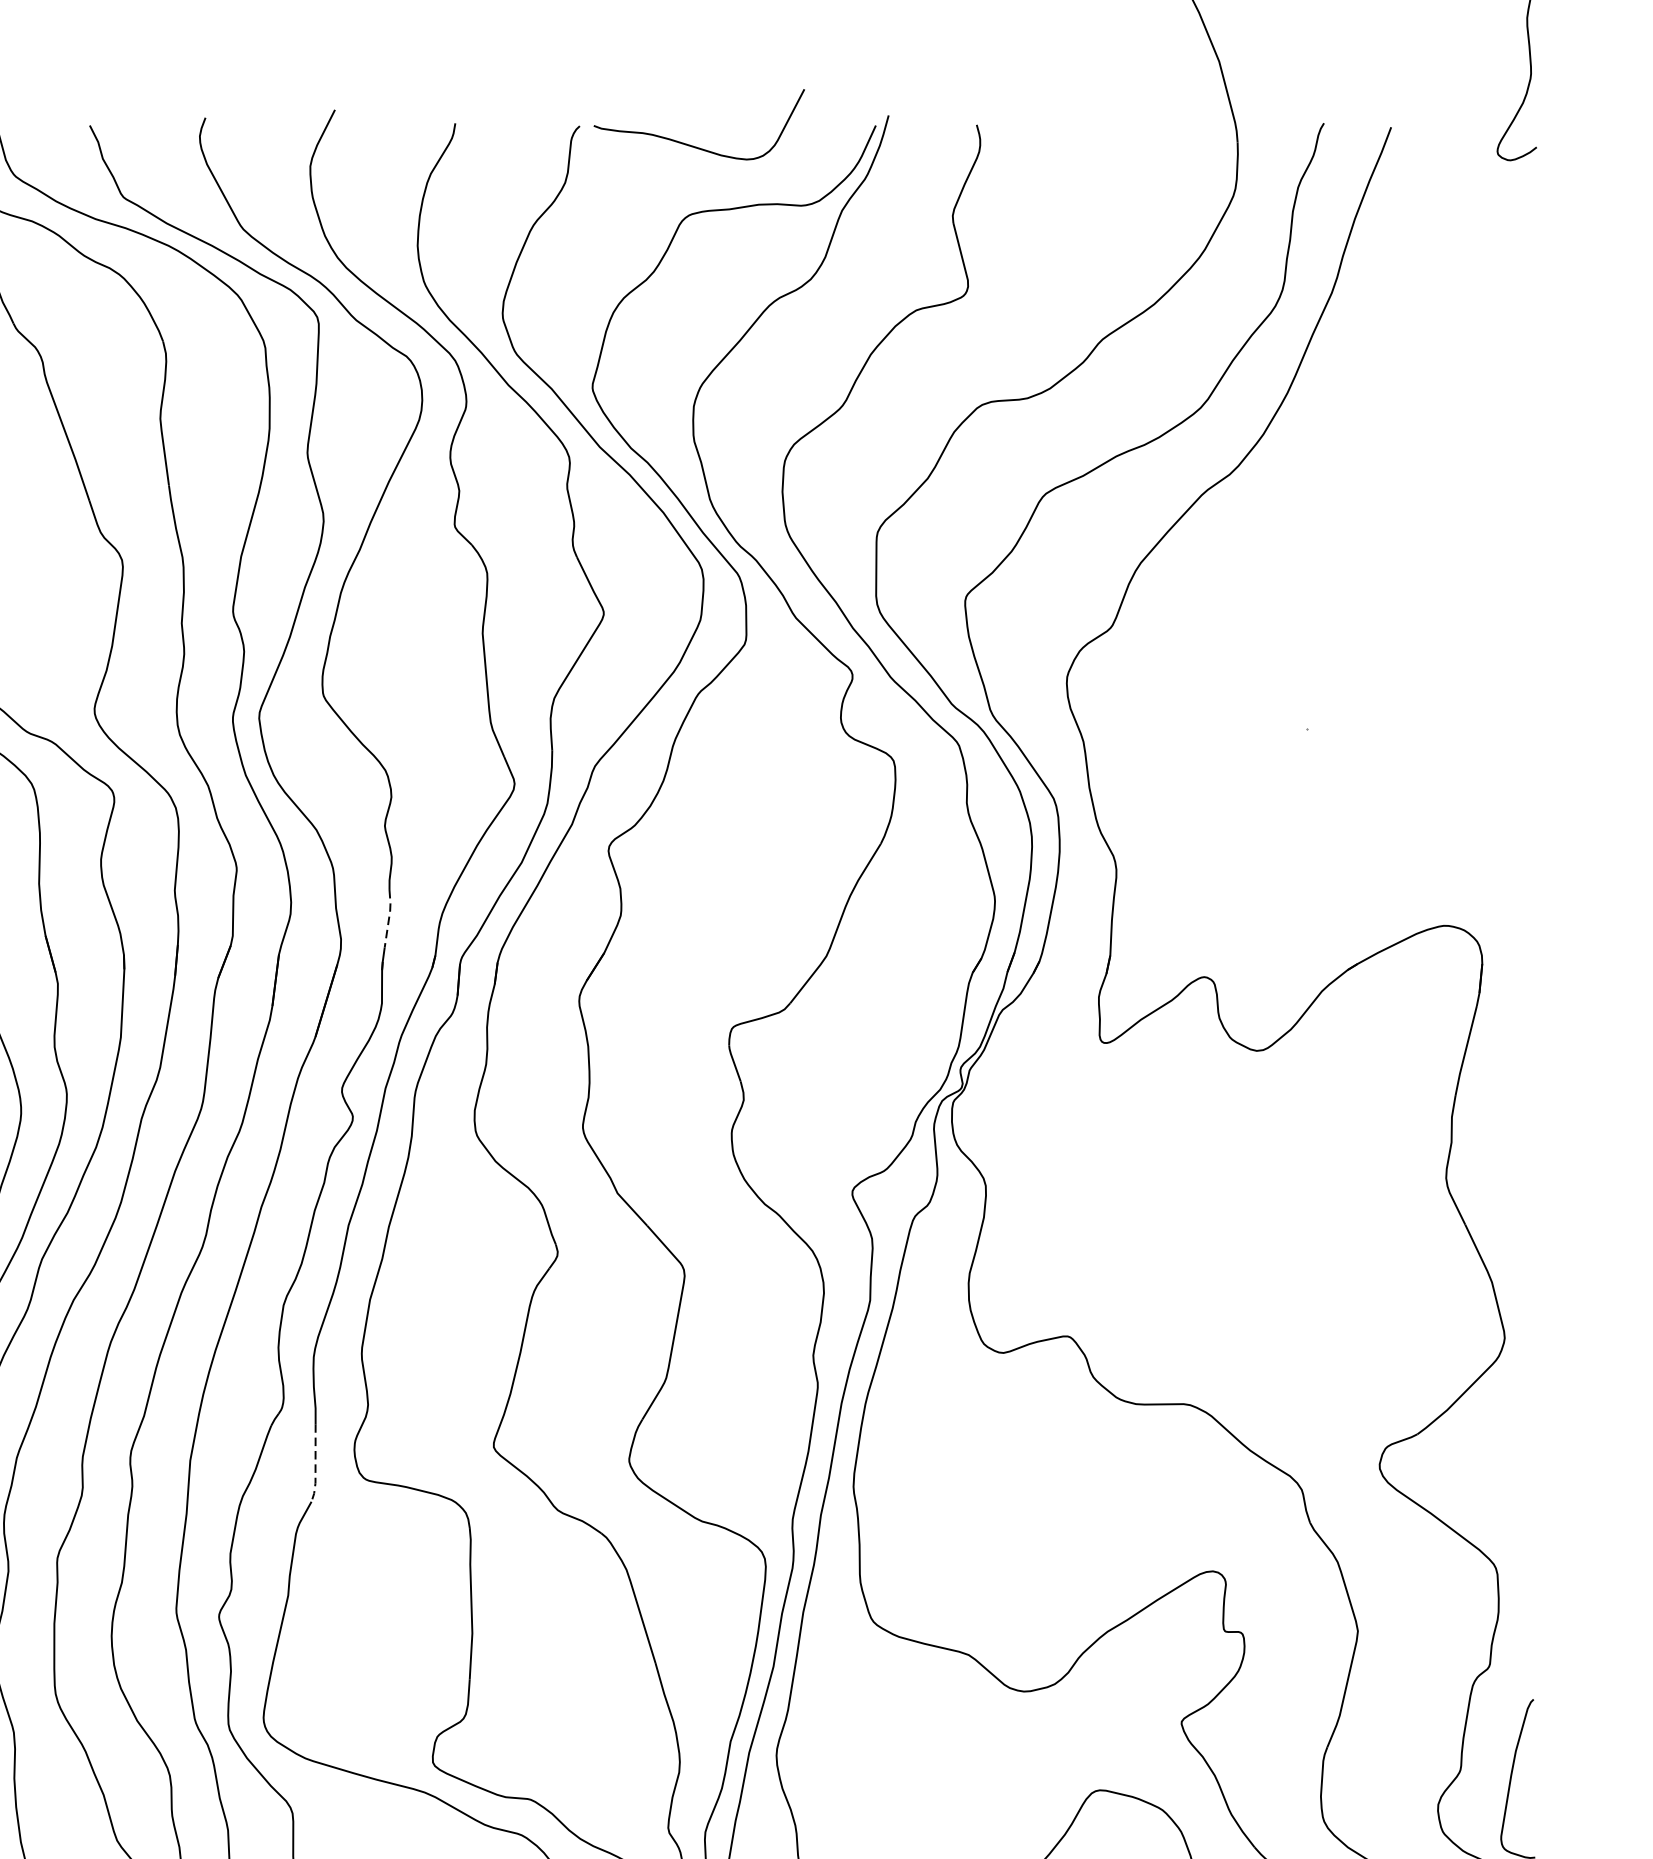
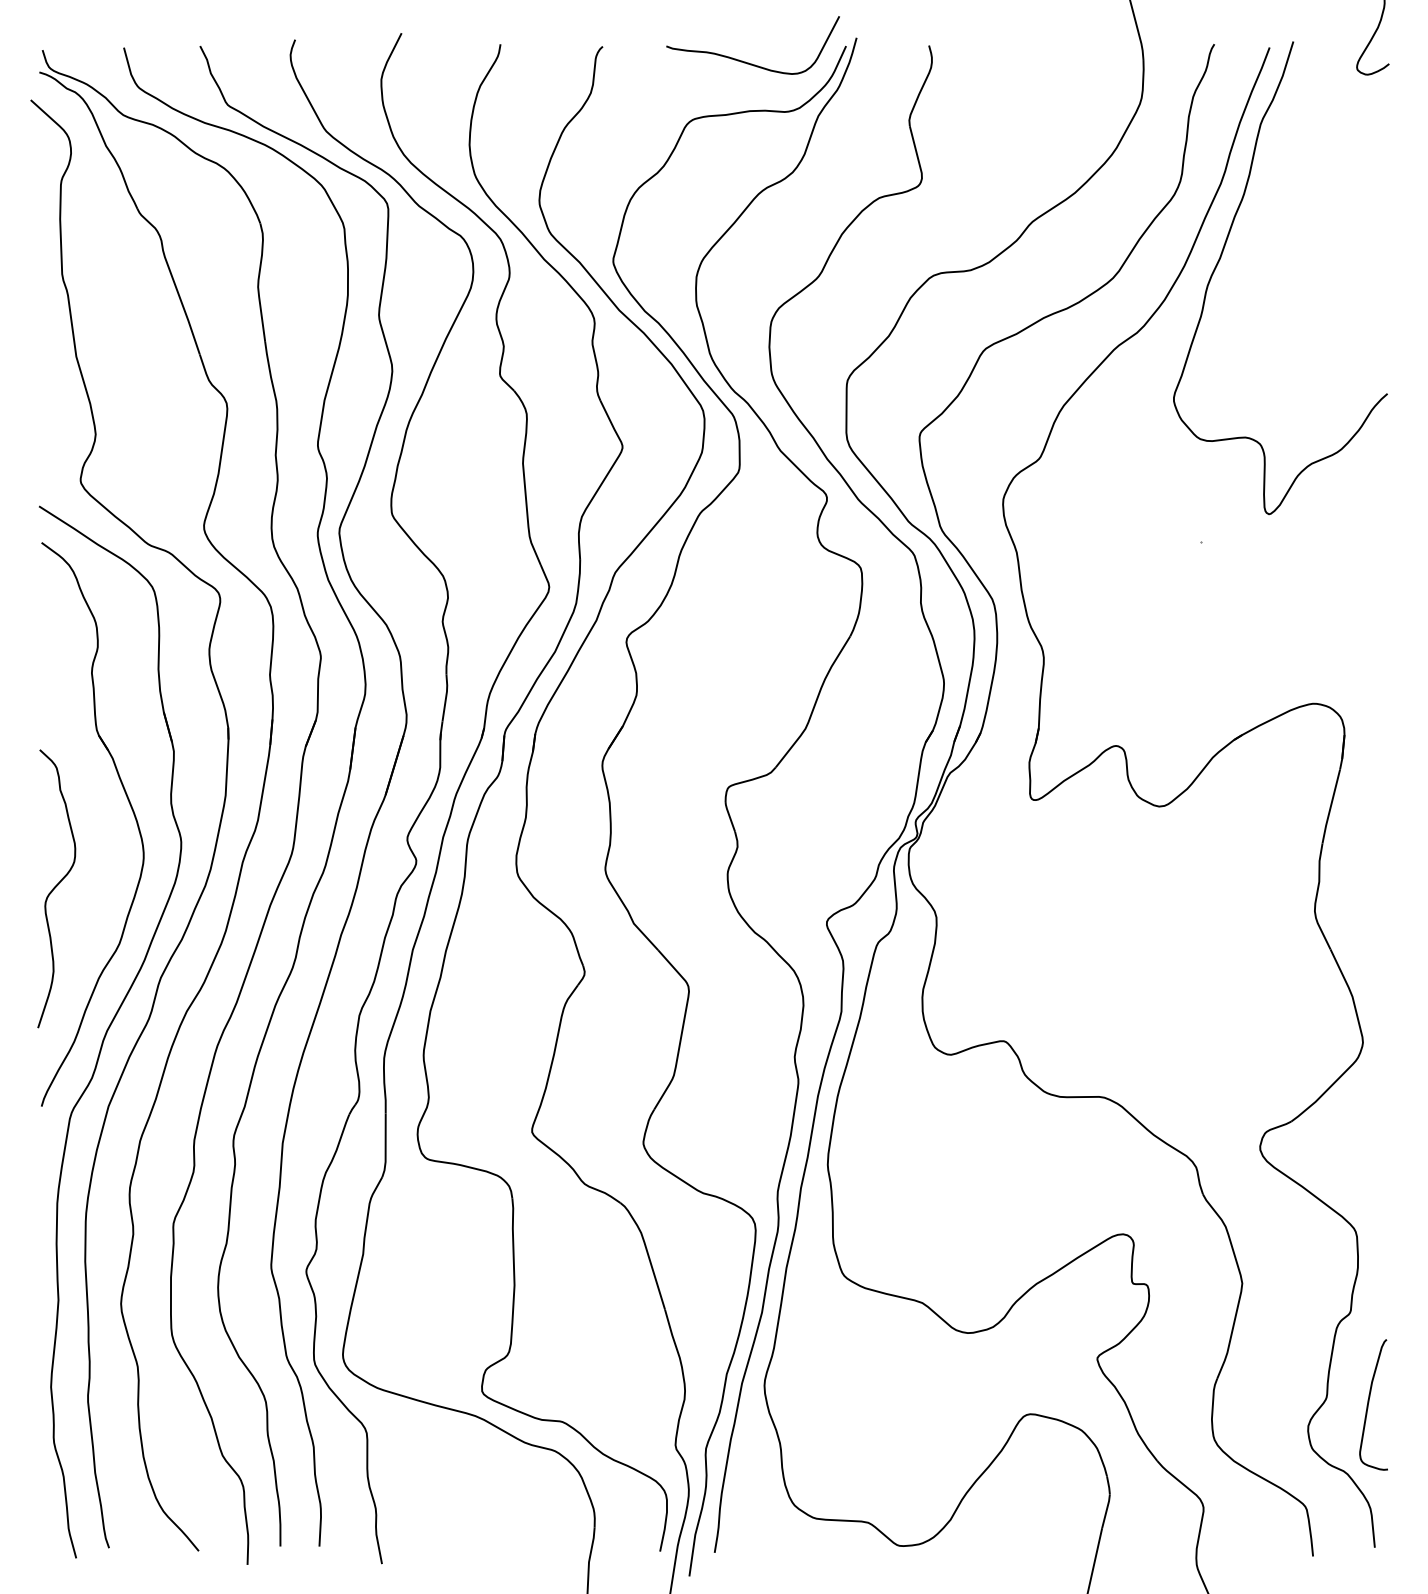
curve: (690, 144) -> (745, 61), moved
curve: (1332, 382) -> (1221, 257), added
line: (389, 916) -> (446, 696), dashed -> solid
line: (315, 1465) -> (385, 1147), dashed -> solid

